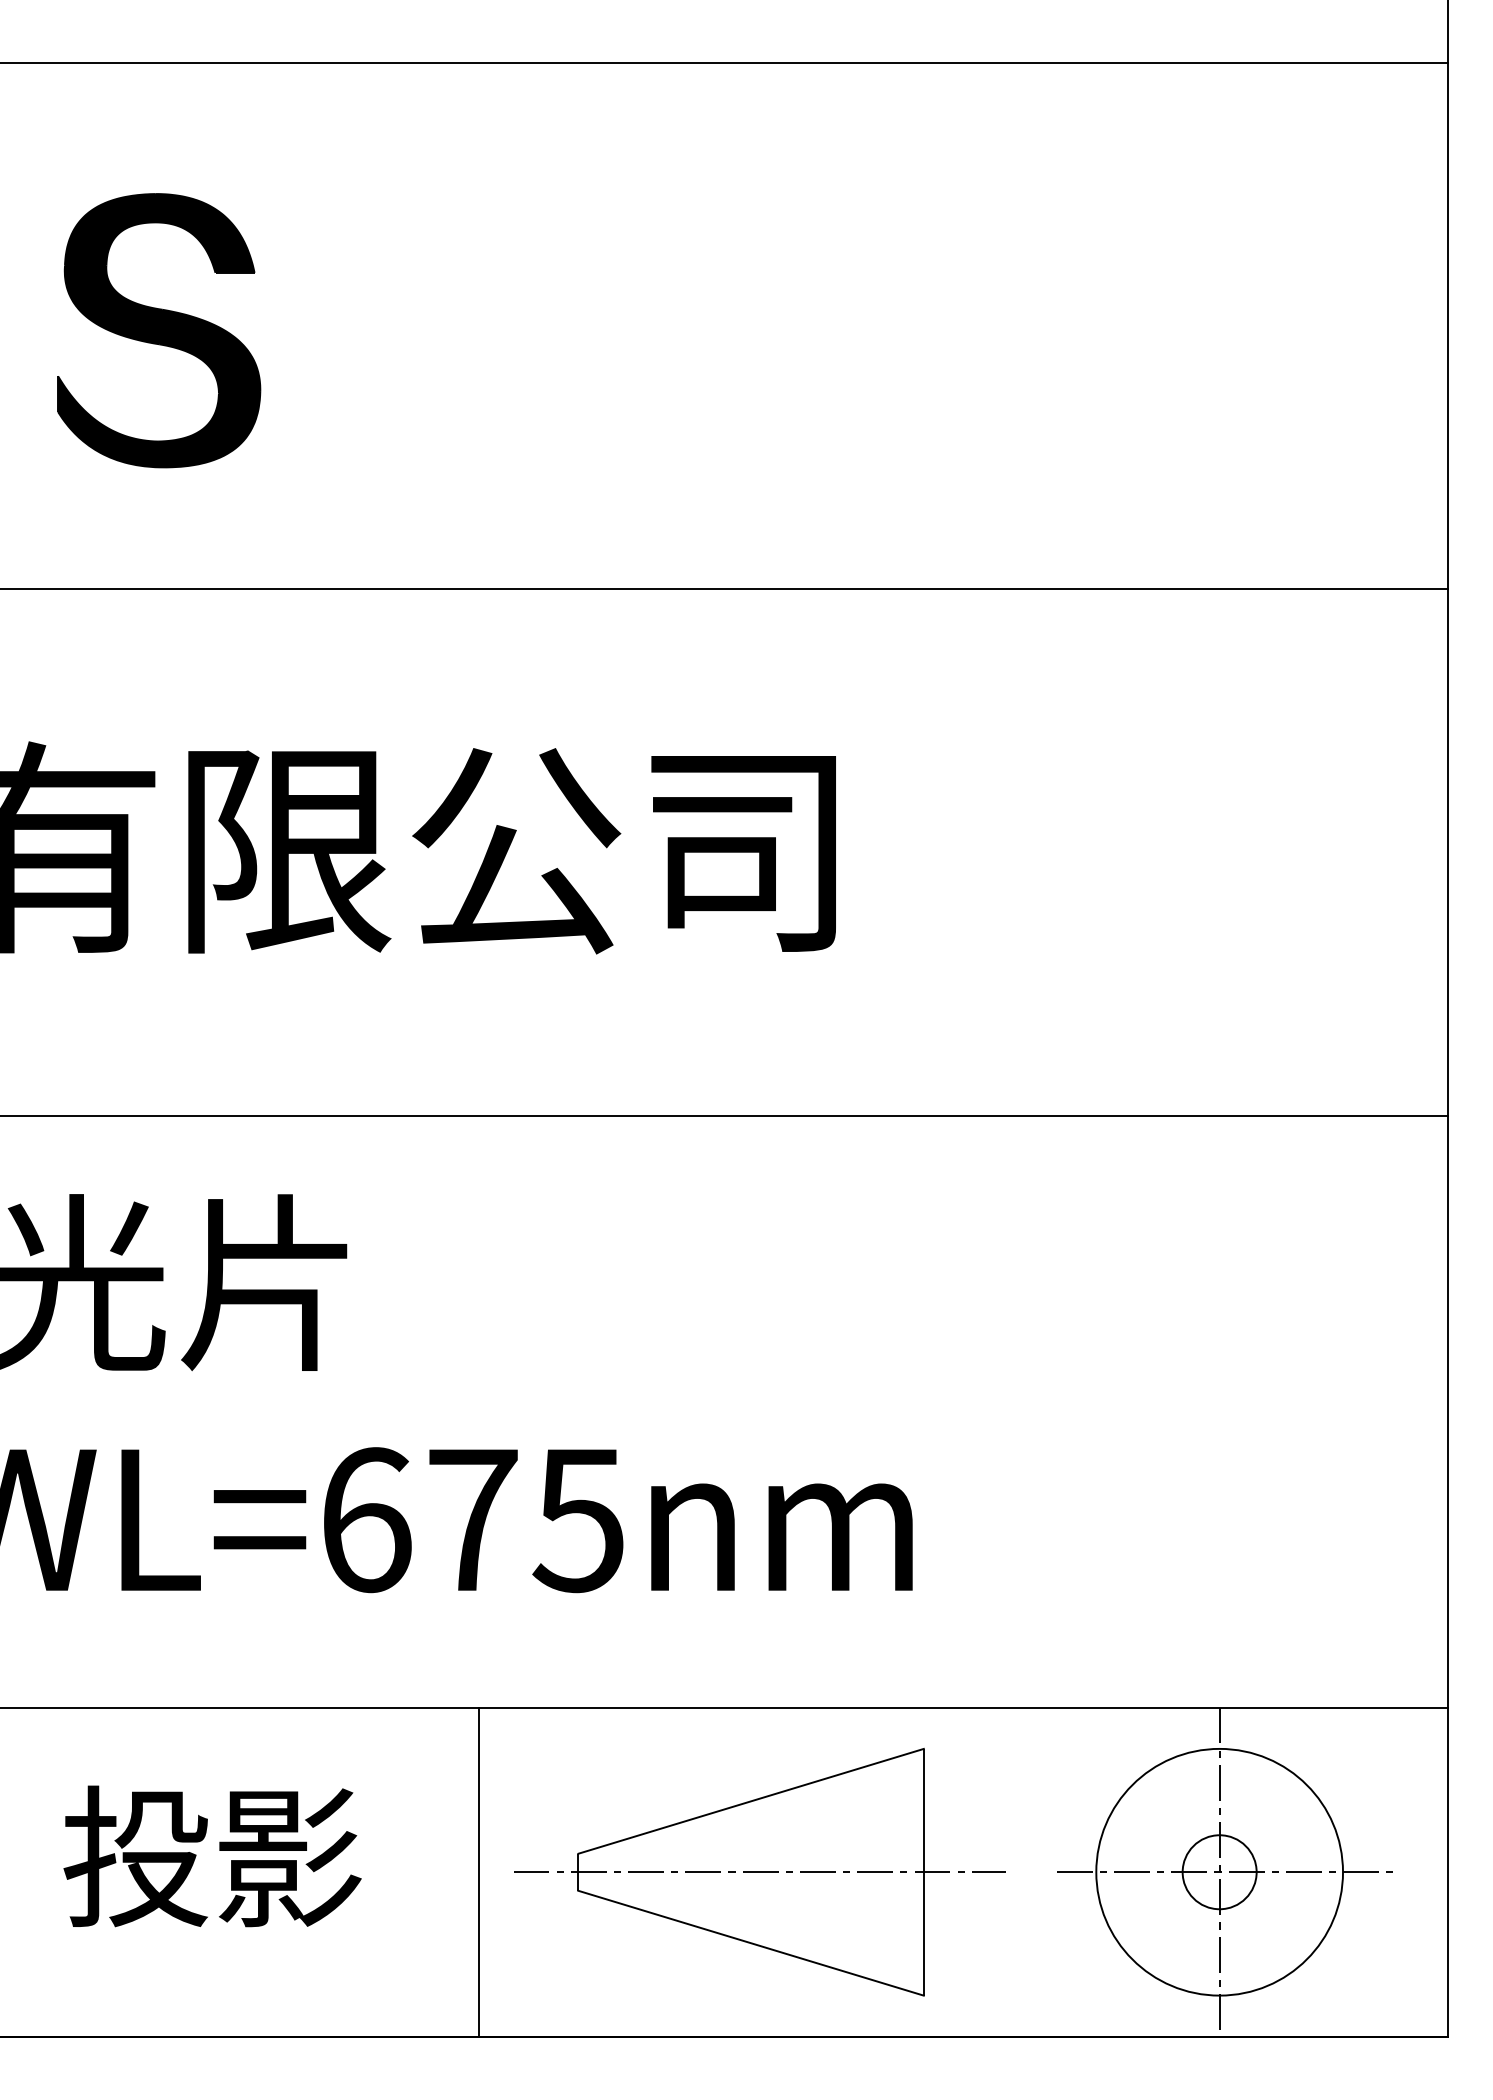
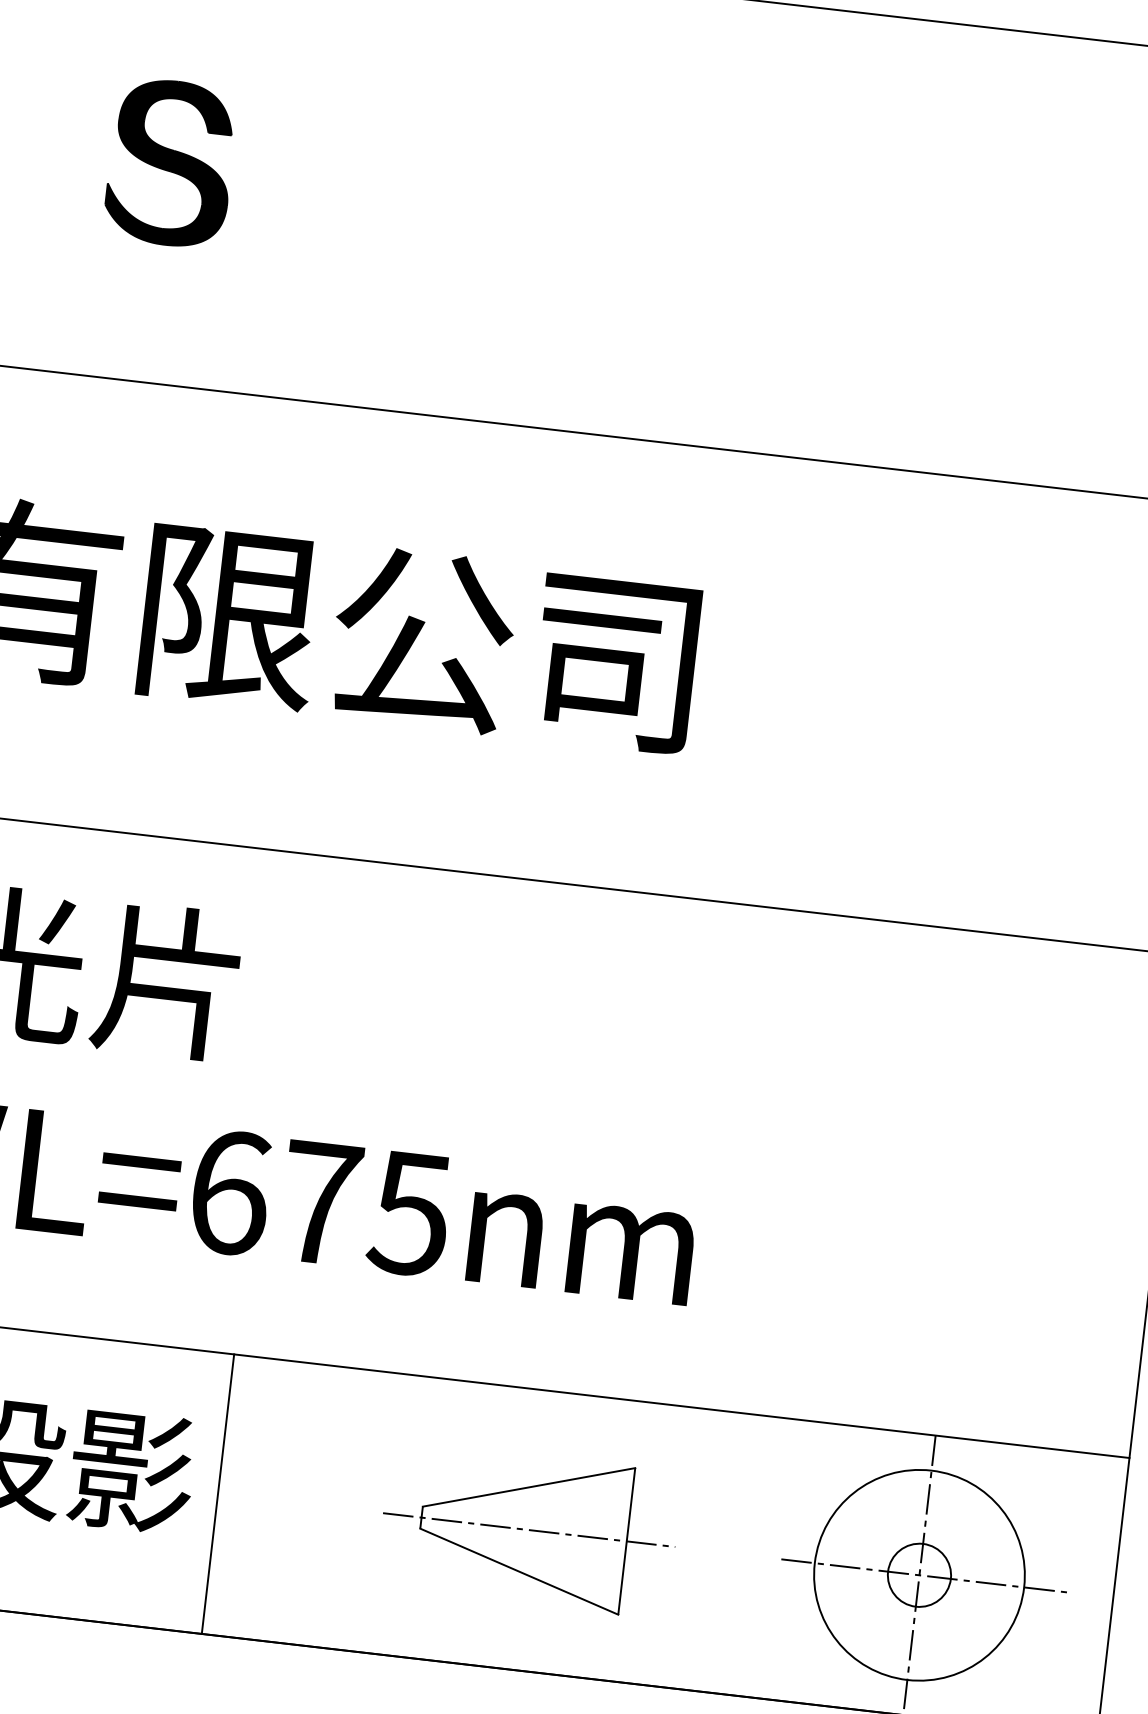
part: (159, 330) -> (171, 162), size x0.7
part: (759, 1871) -> (529, 1529), size x0.7
line: (478, 1872) -> (217, 1494), moved

